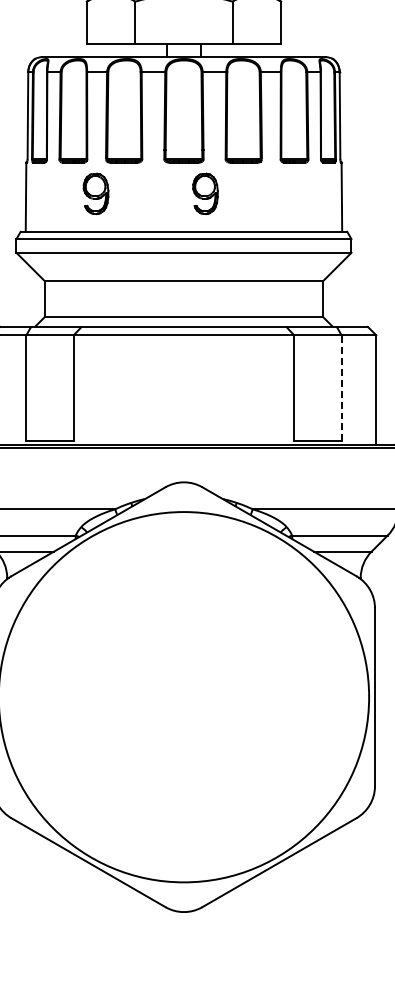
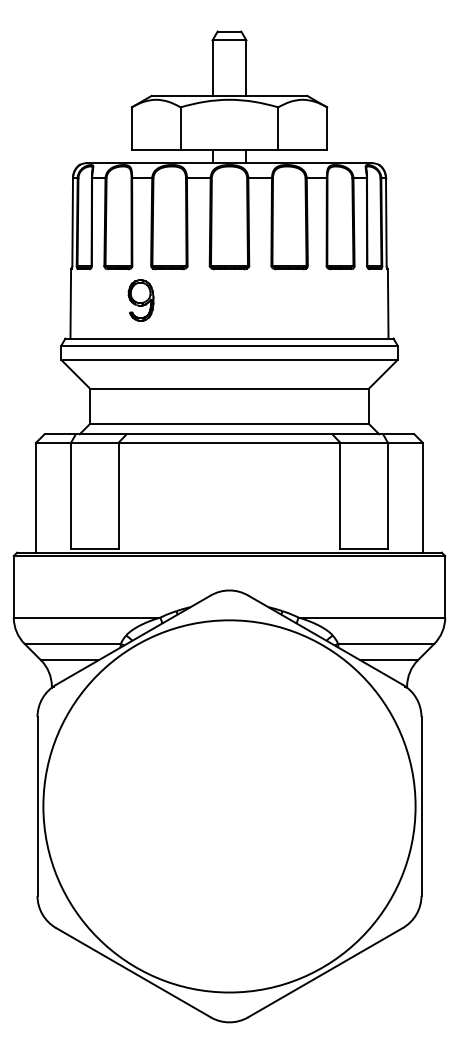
part: (204, 193) -> (250, 300), removed
line: (341, 387) -> (387, 495), dashed -> solid

